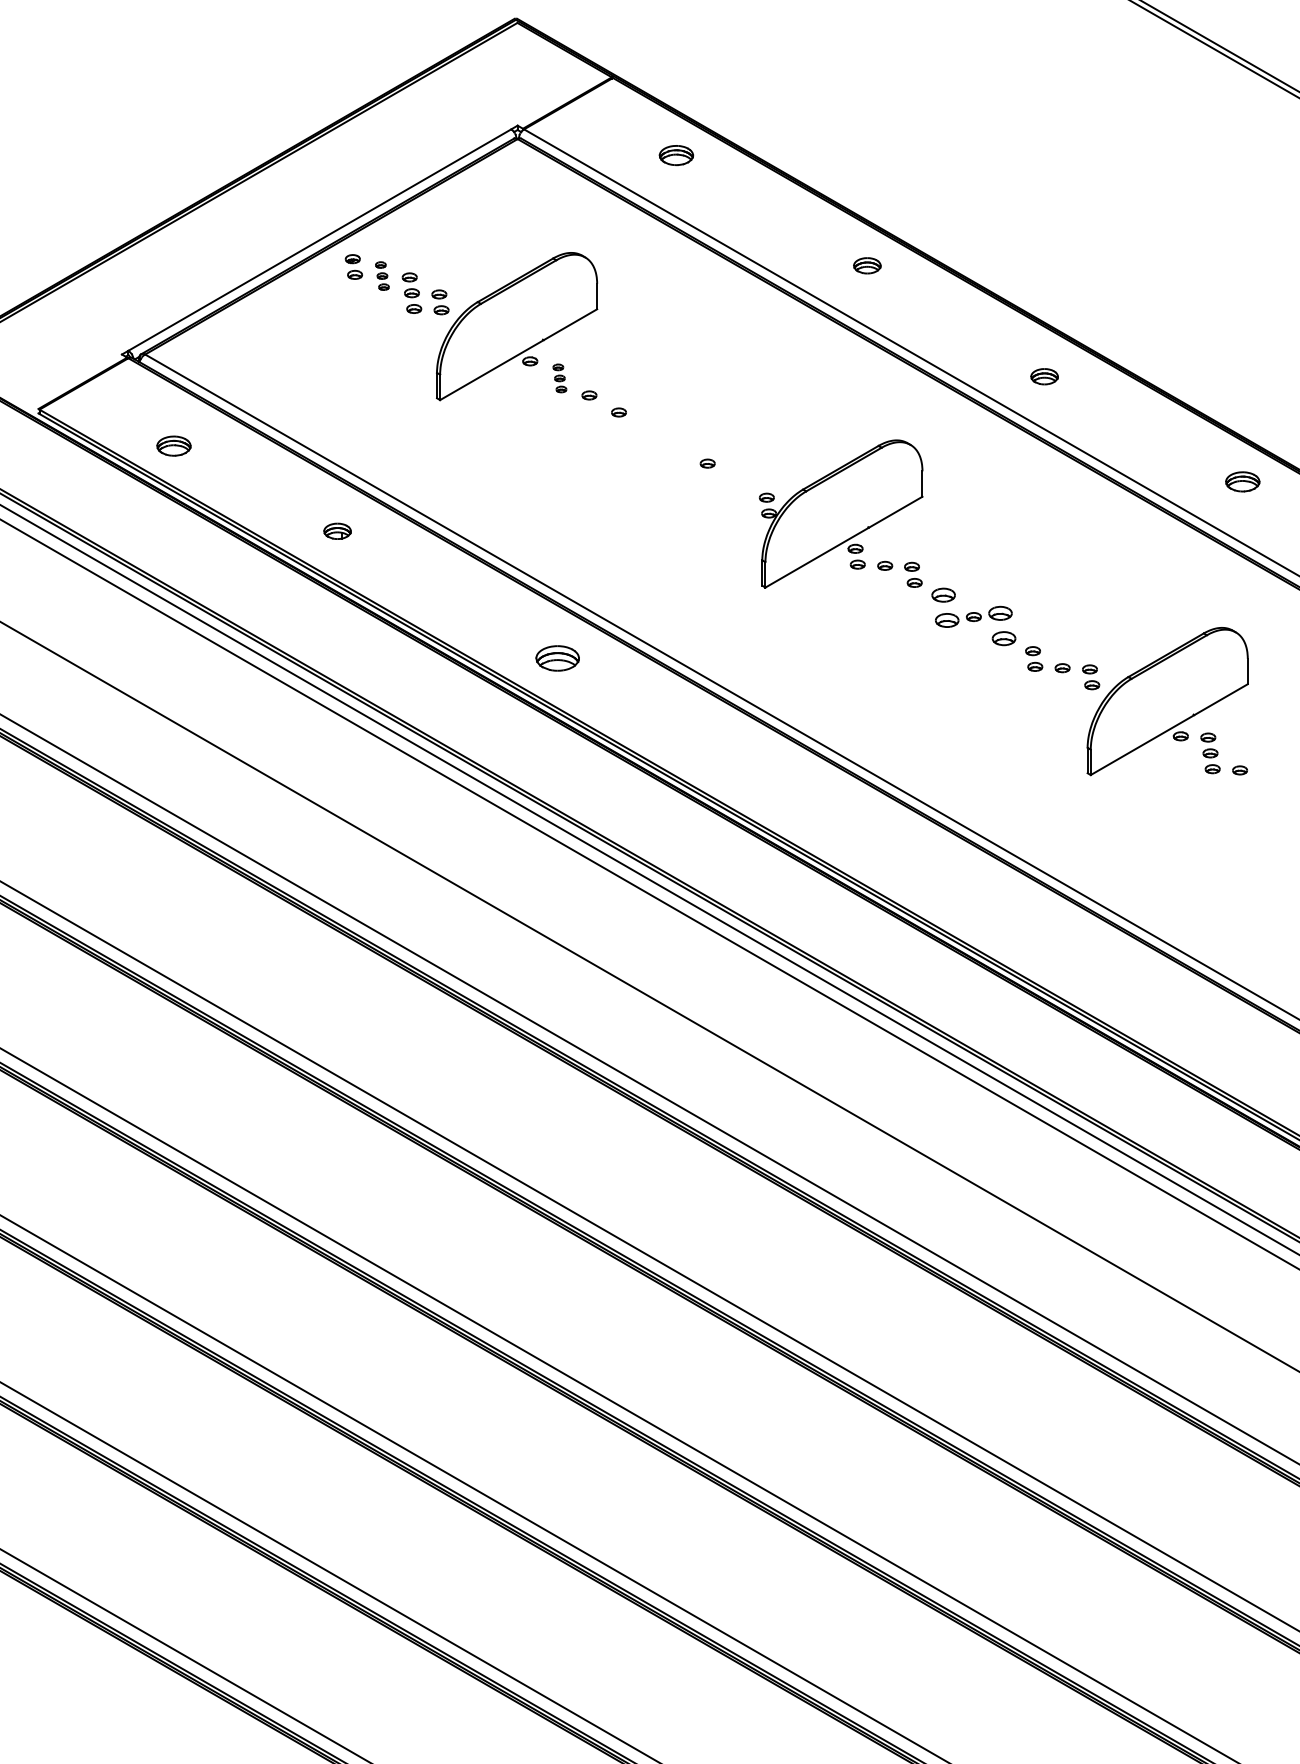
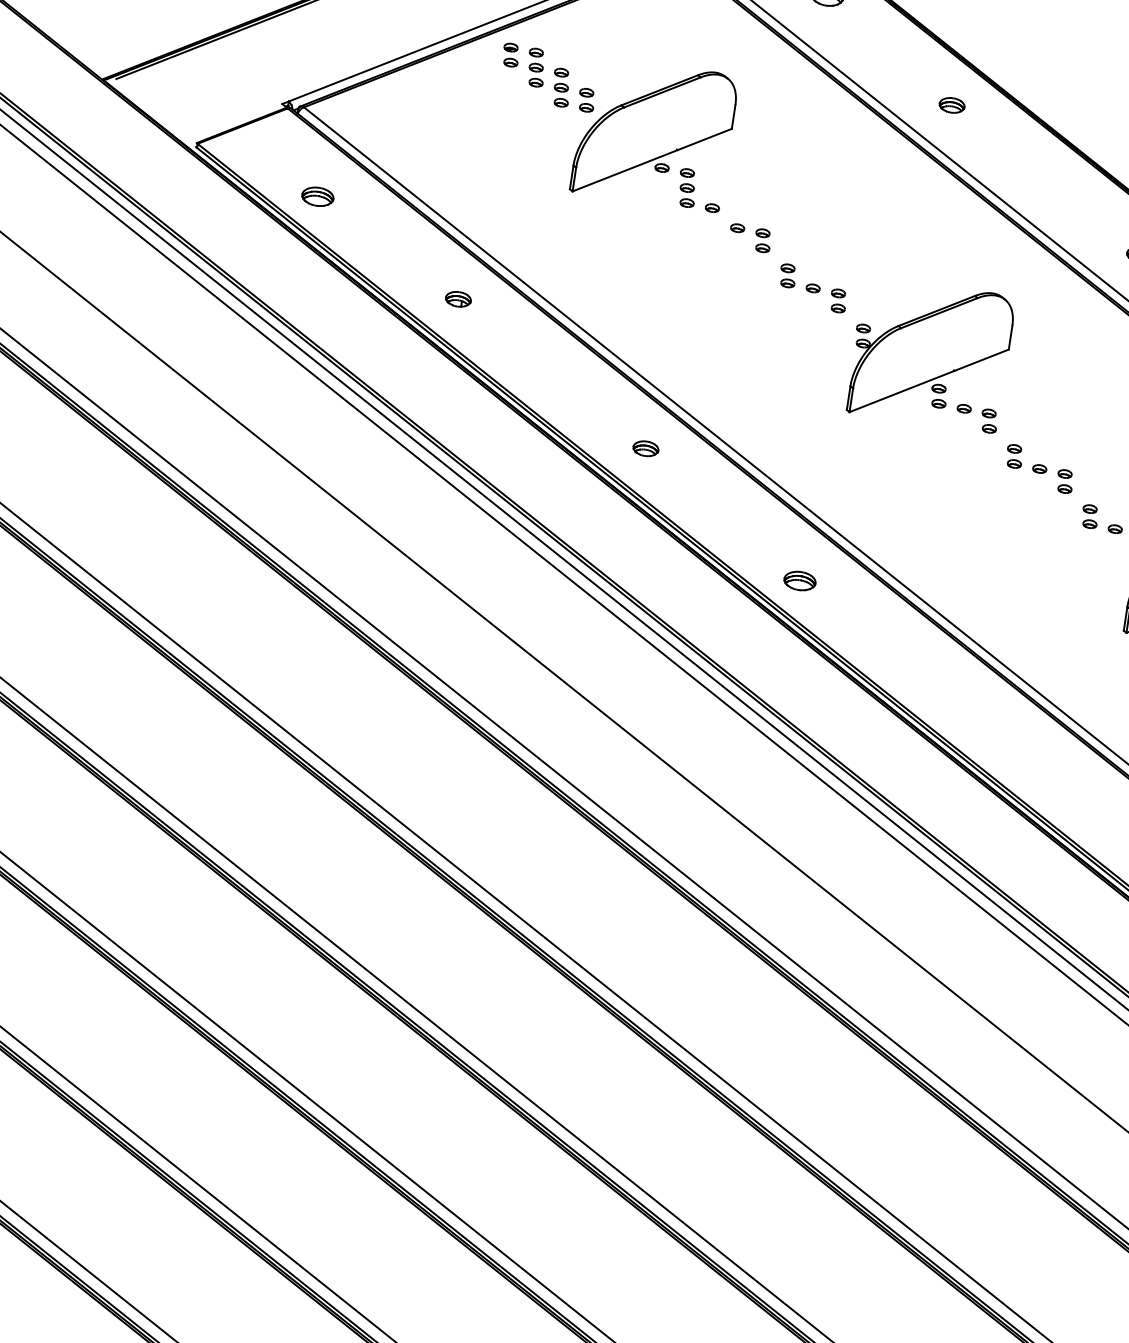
part: (867, 265) -> (952, 105), moved
part: (382, 275) -> (536, 67), size x1.43
part: (559, 378) -> (686, 188), size x1.43
part: (647, 421) -> (762, 240), added
part: (679, 454) -> (788, 275), added
part: (736, 472) -> (838, 300), added
part: (945, 607) -> (1014, 456), size x0.62
part: (1002, 626) -> (1065, 481), size x0.62
part: (557, 657) -> (645, 448), size x0.62
part: (739, 772) -> (799, 580), added

